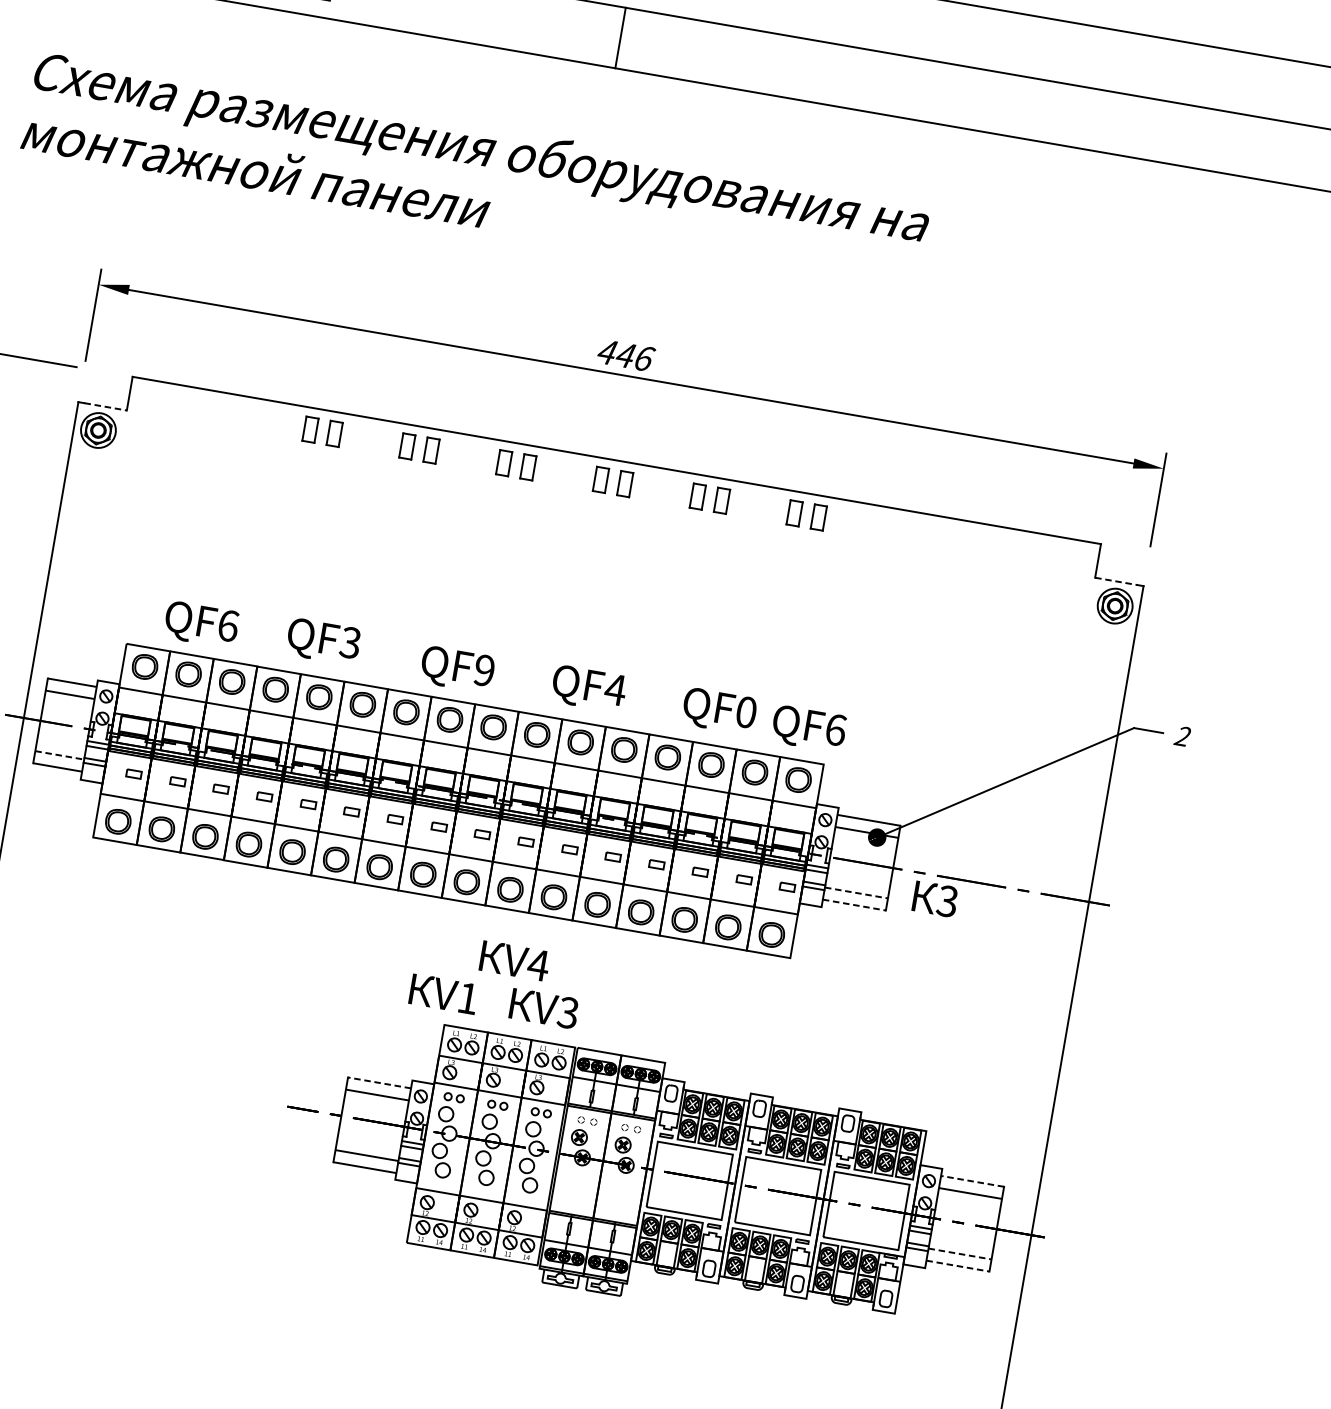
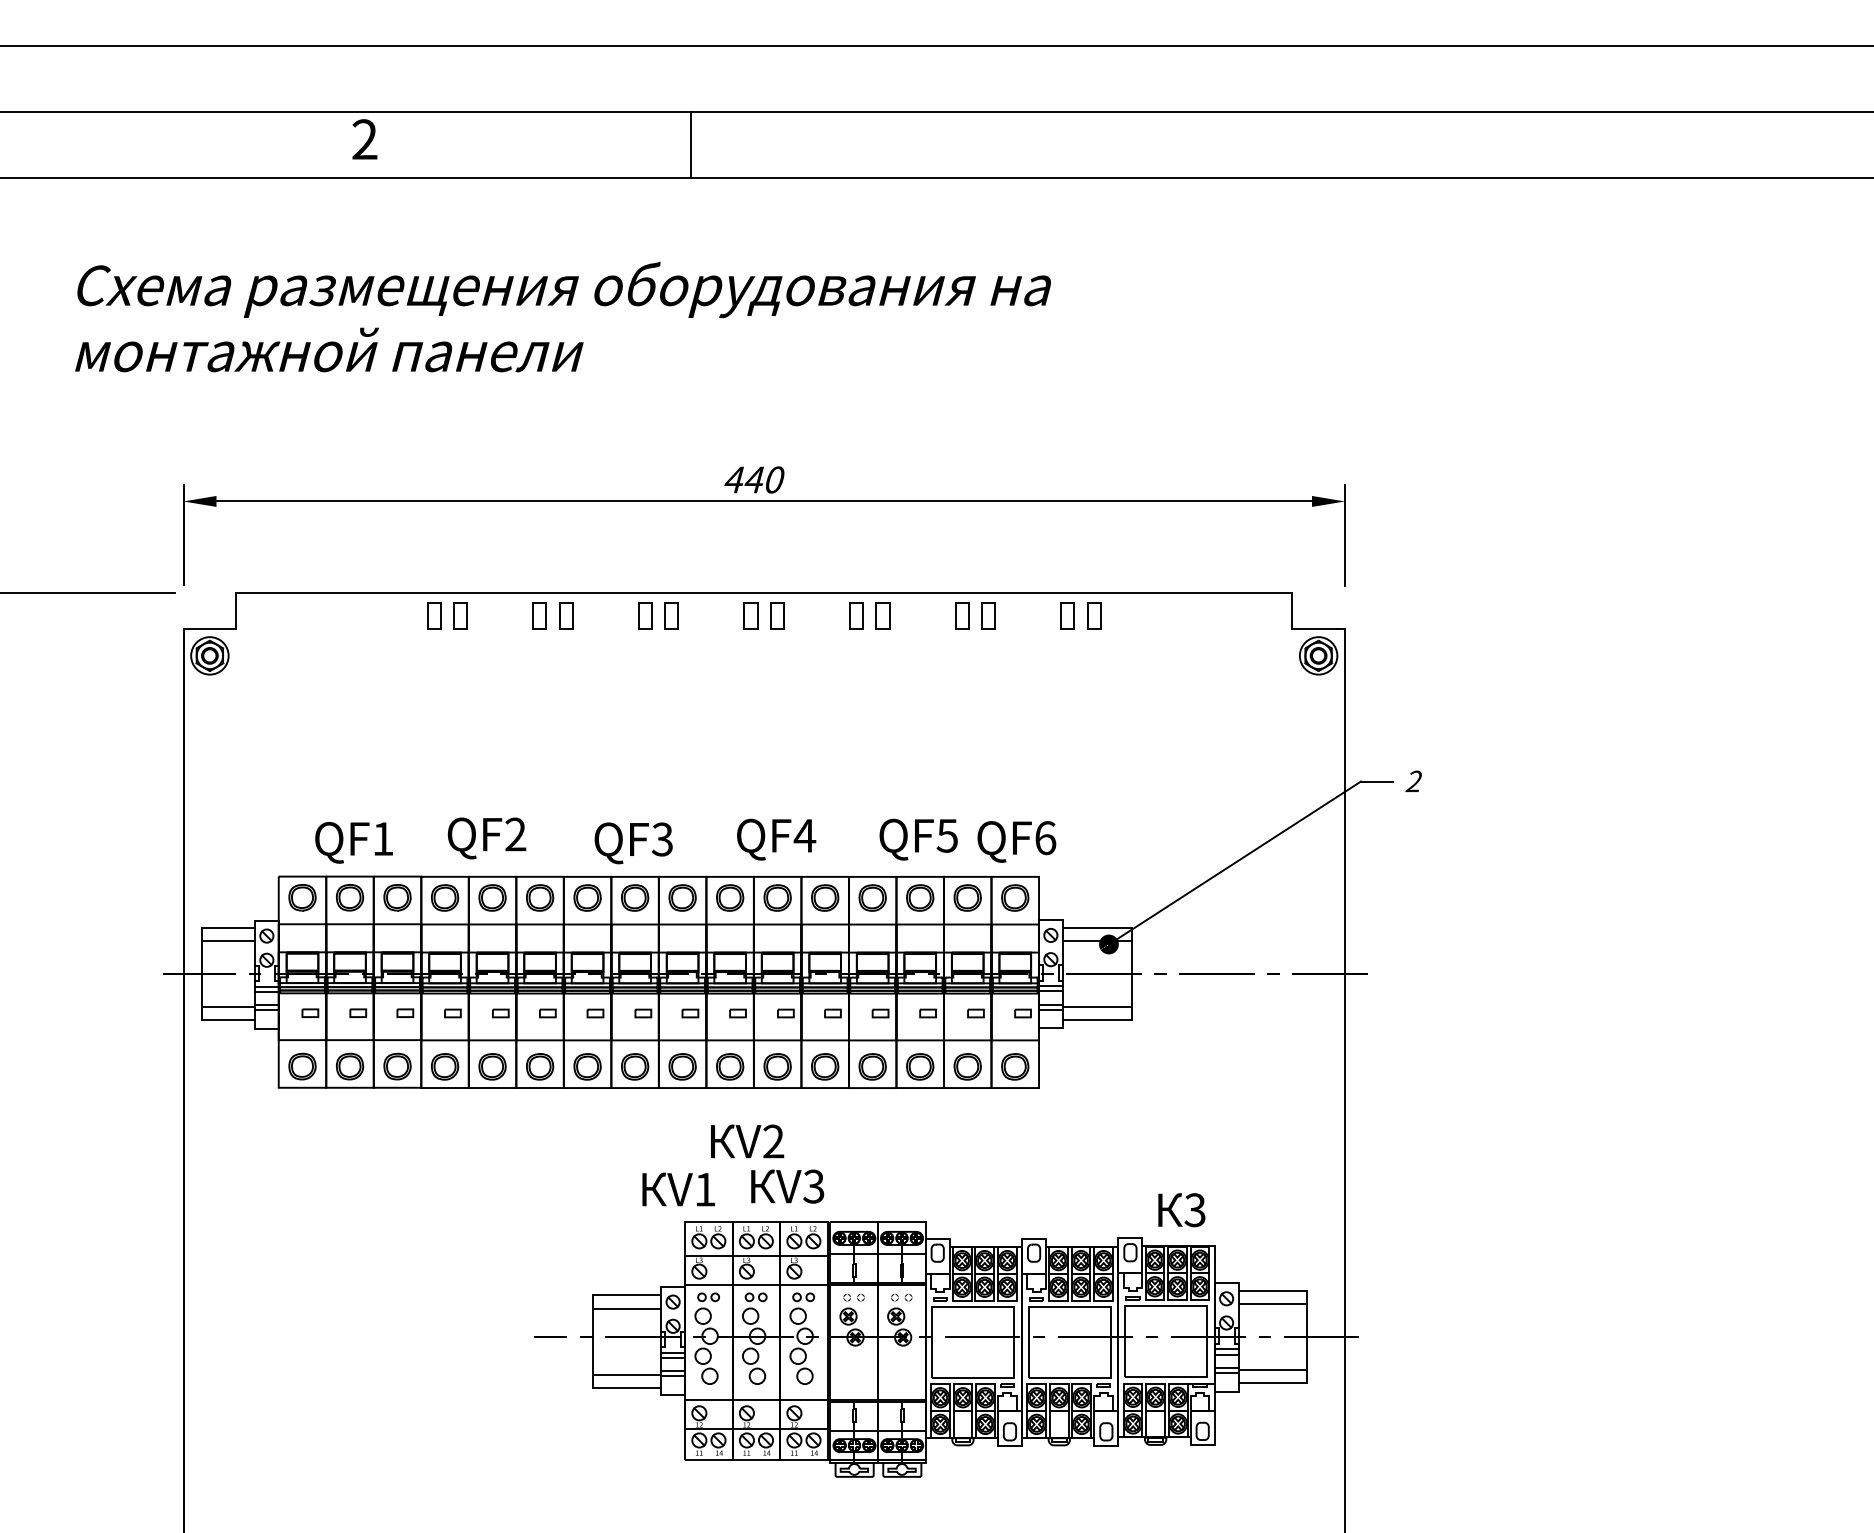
text: (645, 358) -> (775, 479), 446 -> 440
line: (105, 406) -> (213, 629), dashed -> solid
part: (891, 529) -> (1067, 615), added
part: (916, 533) -> (1094, 615), added
line: (1116, 581) -> (1315, 629), dashed -> solid
text: (228, 625) -> (383, 838), QF6 -> QF1
text: (350, 642) -> (515, 834), QF3 -> QF2
text: (483, 670) -> (661, 839), QF9 -> QF3
text: (745, 711) -> (946, 835), QF0 -> QF5
line: (59, 754) -> (228, 1006), dashed -> solid
line: (856, 892) -> (1097, 1006), dashed -> solid
text: (935, 899) -> (1181, 1210), moved
line: (854, 905) -> (1097, 1020), dashed -> solid
text: (538, 965) -> (773, 1141), V4 -> V2
line: (379, 1083) -> (626, 1295), dashed -> solid
line: (972, 1181) -> (1272, 1291), dashed -> solid
line: (960, 1254) -> (1273, 1370), dashed -> solid
line: (958, 1266) -> (1273, 1383), dashed -> solid

